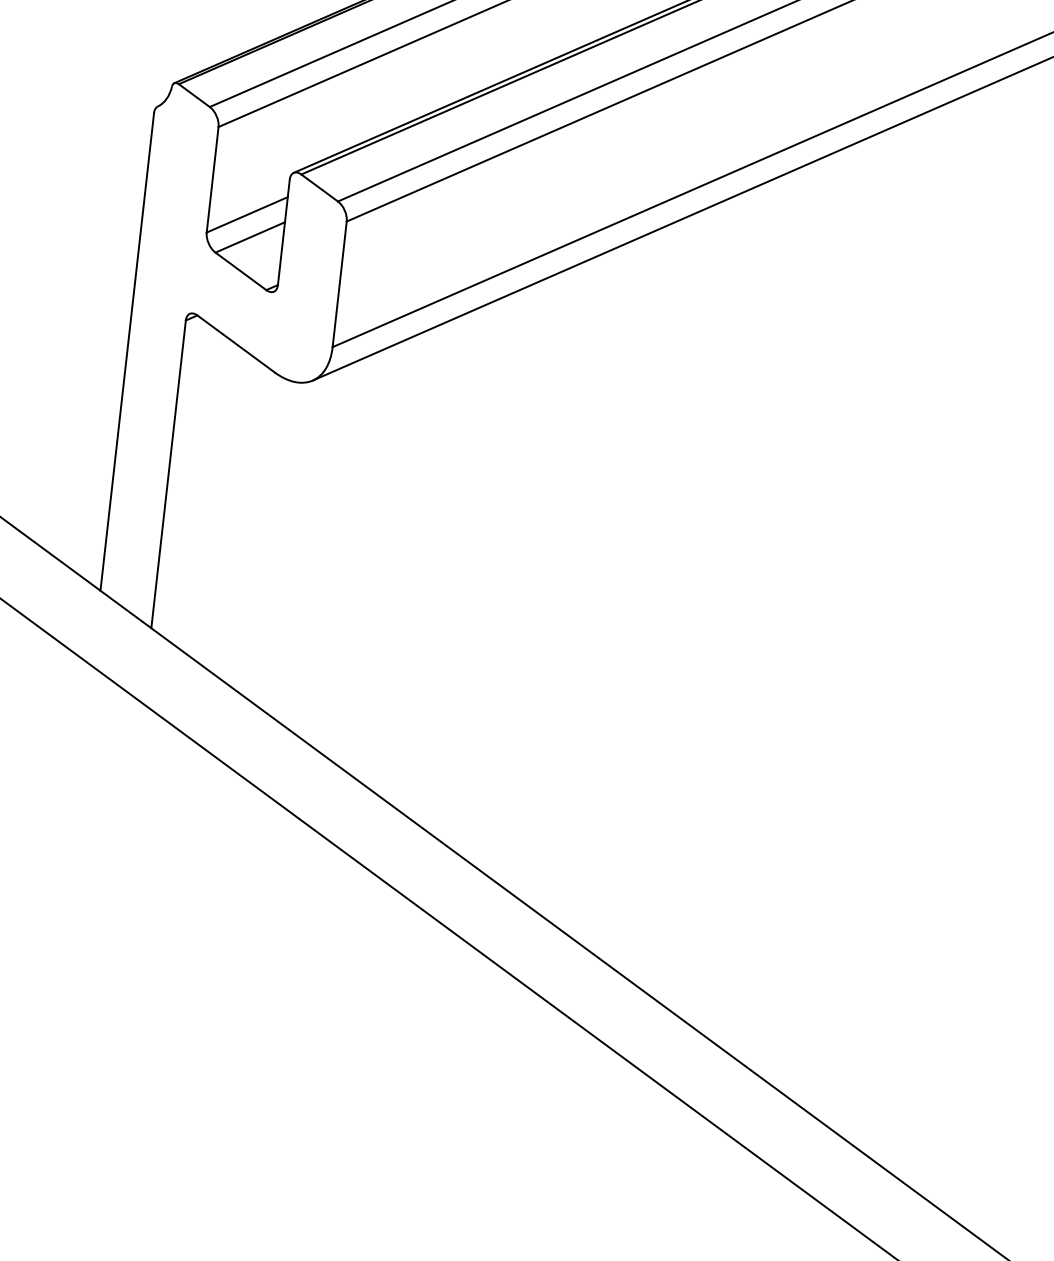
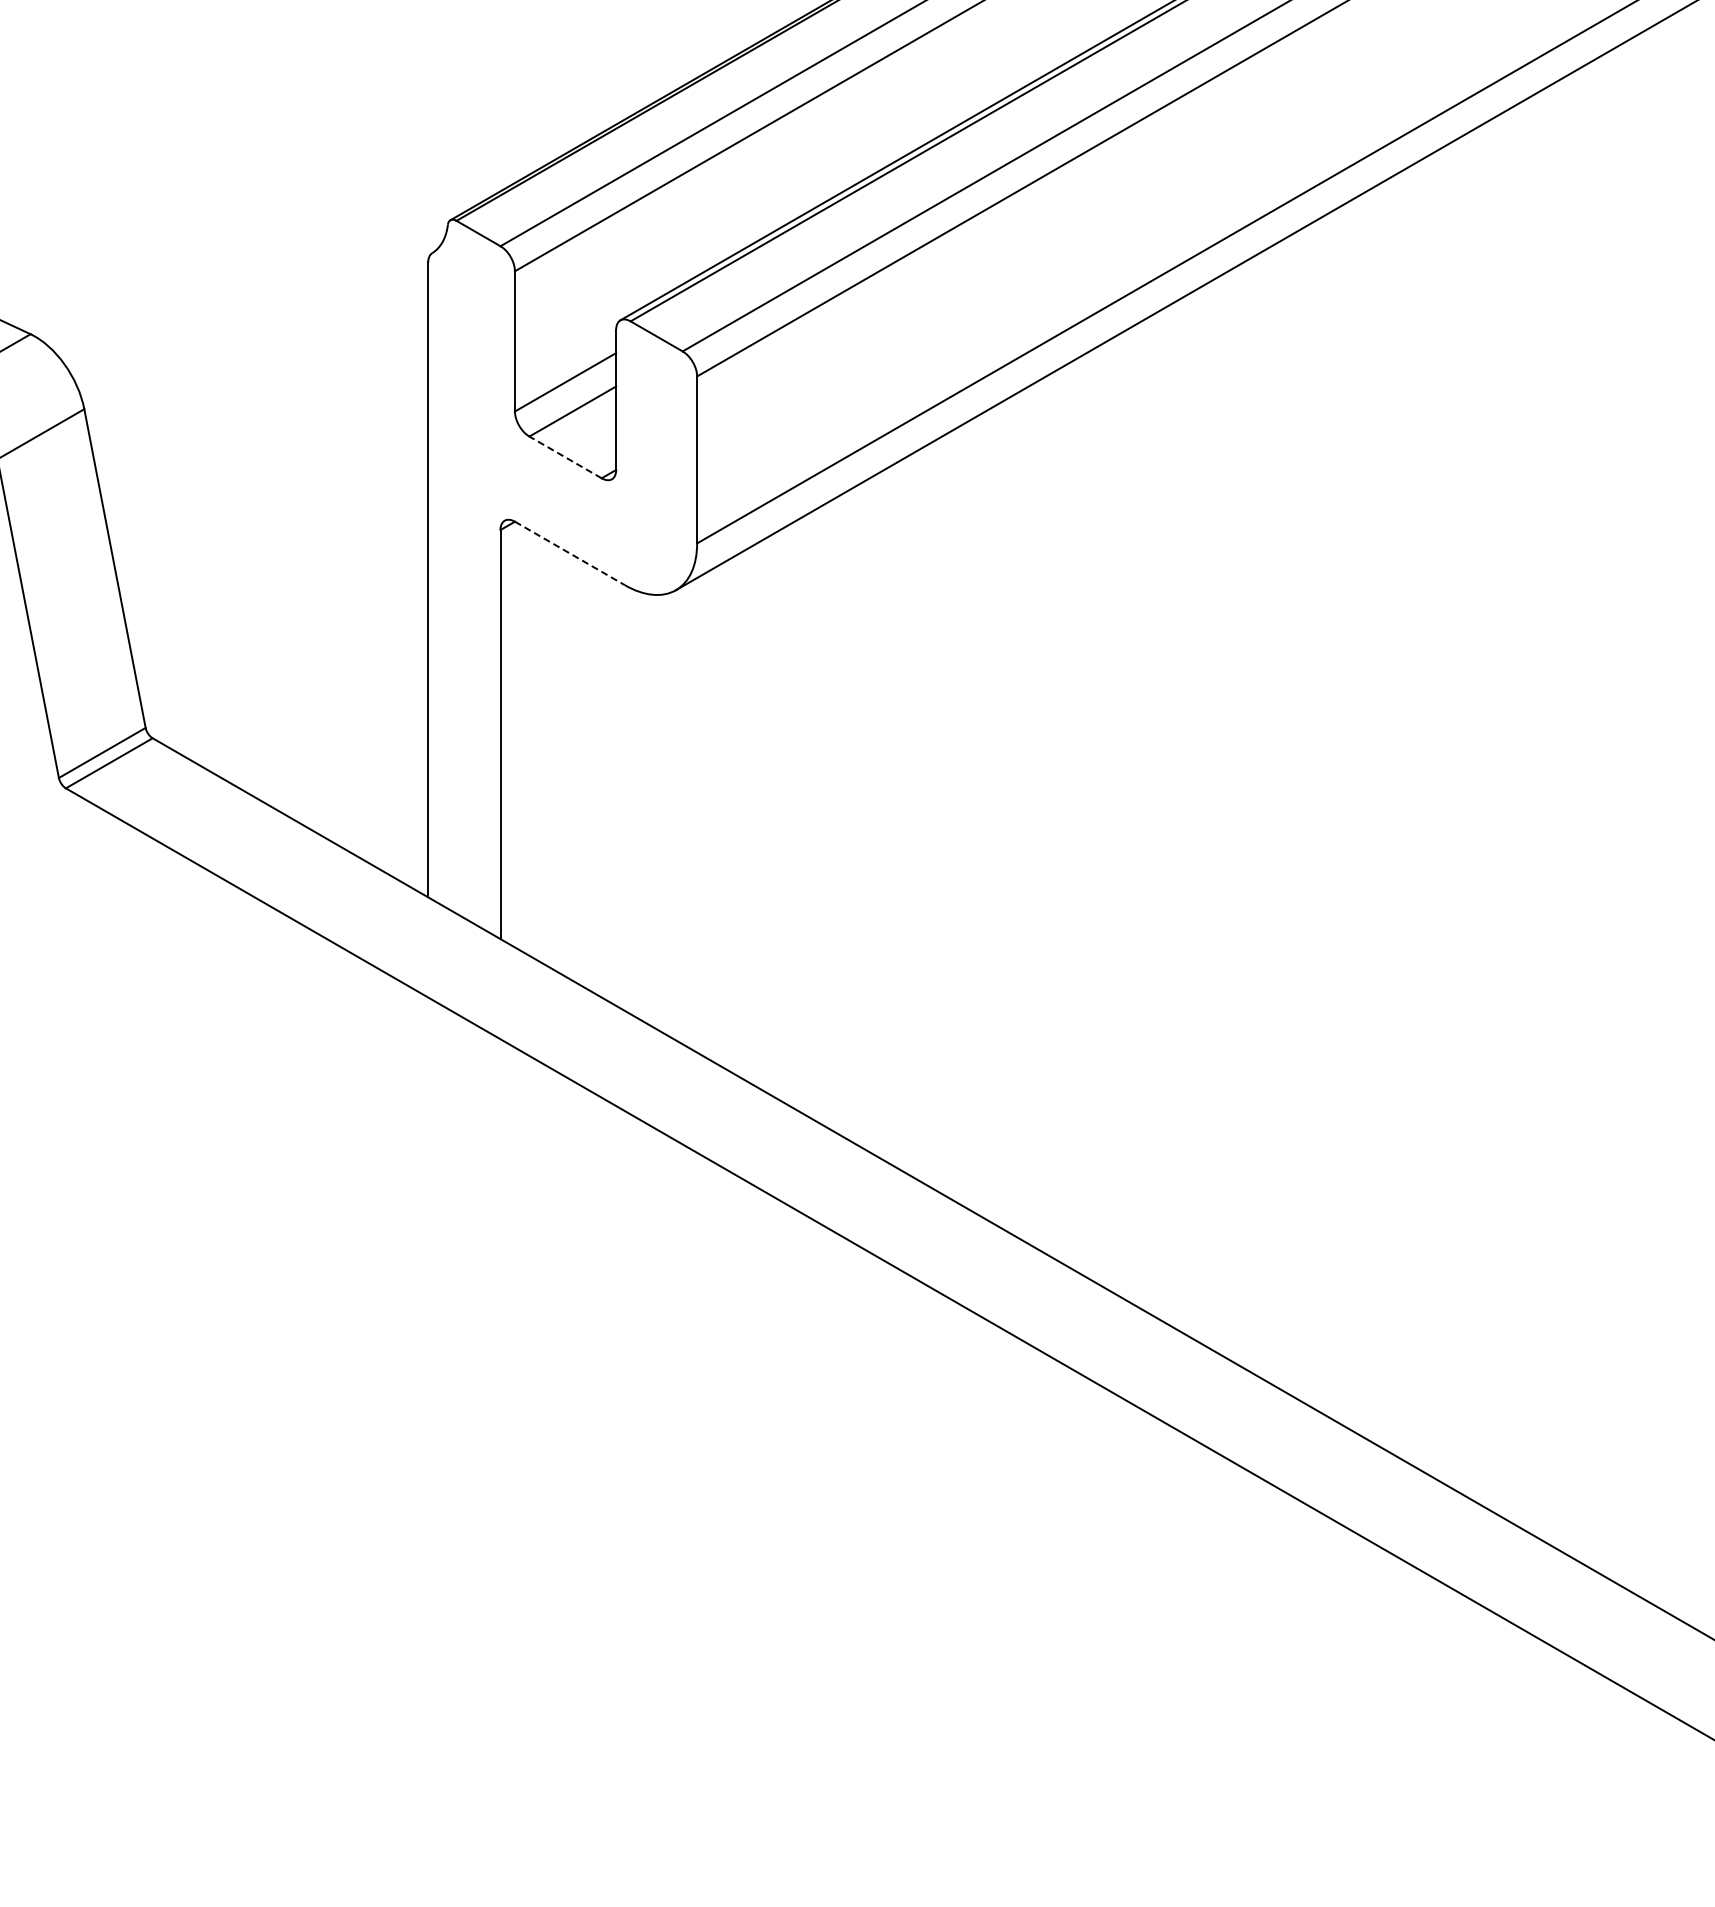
line: (240, 271) -> (565, 457), solid -> dashed
line: (236, 344) -> (570, 553), solid -> dashed

